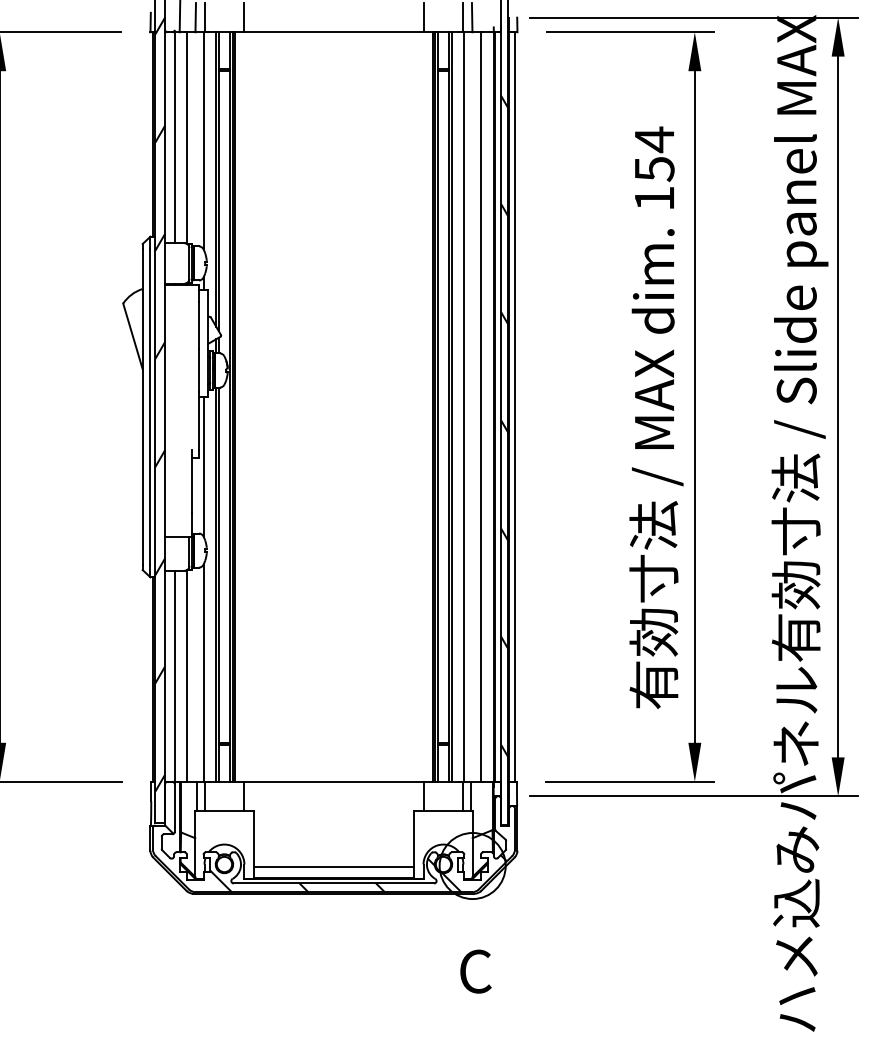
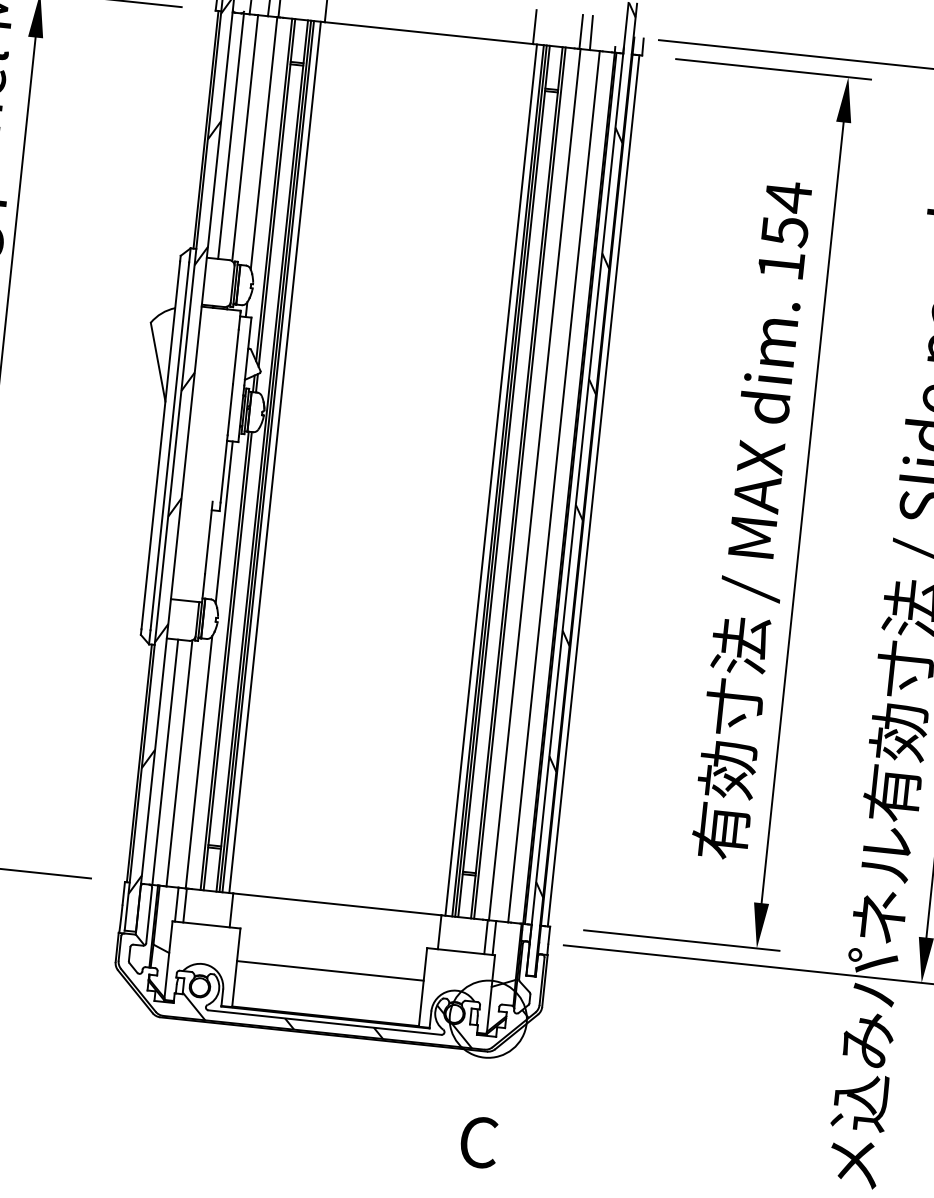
line: (241, 406) -> (275, 456), added
line: (426, 406) -> (490, 479), added
line: (333, 867) -> (329, 971), moved

